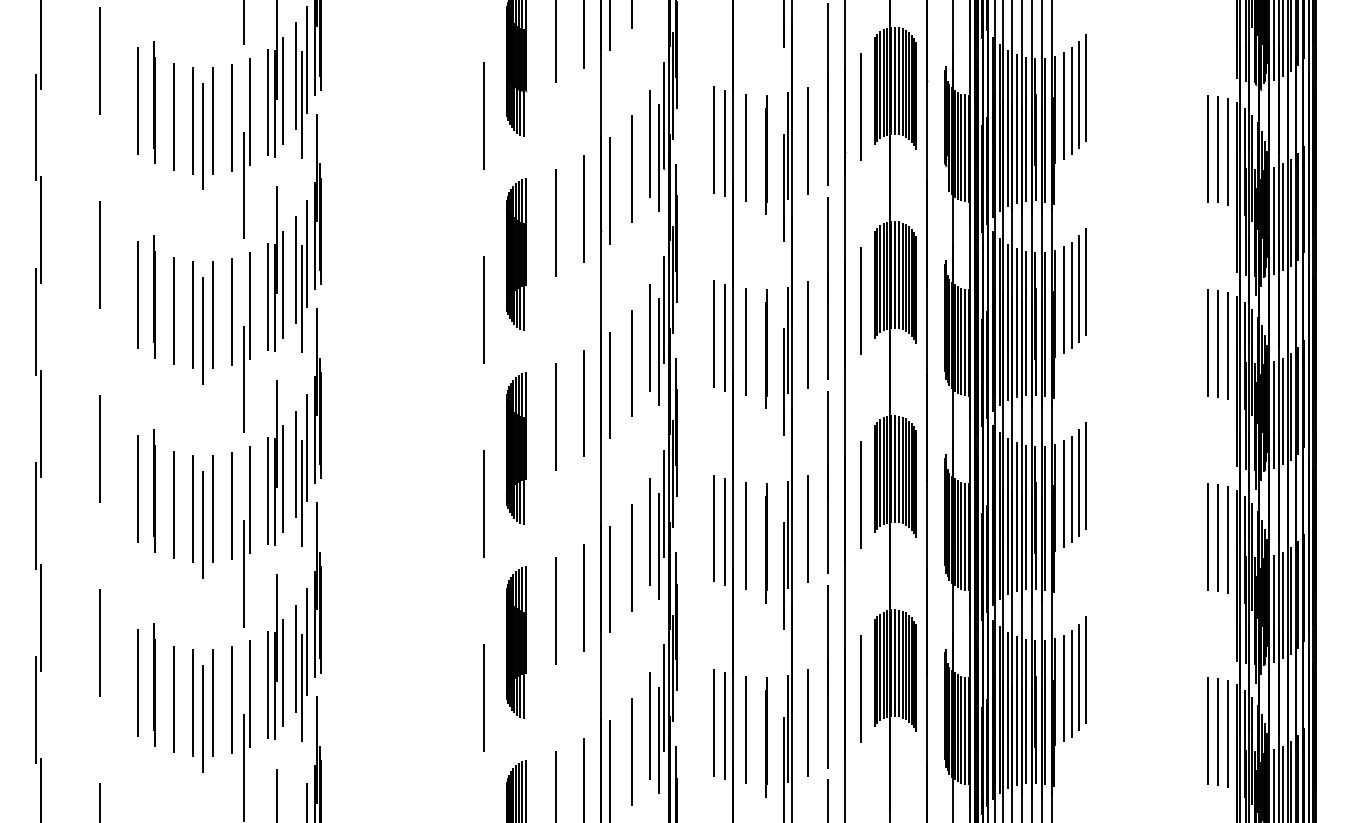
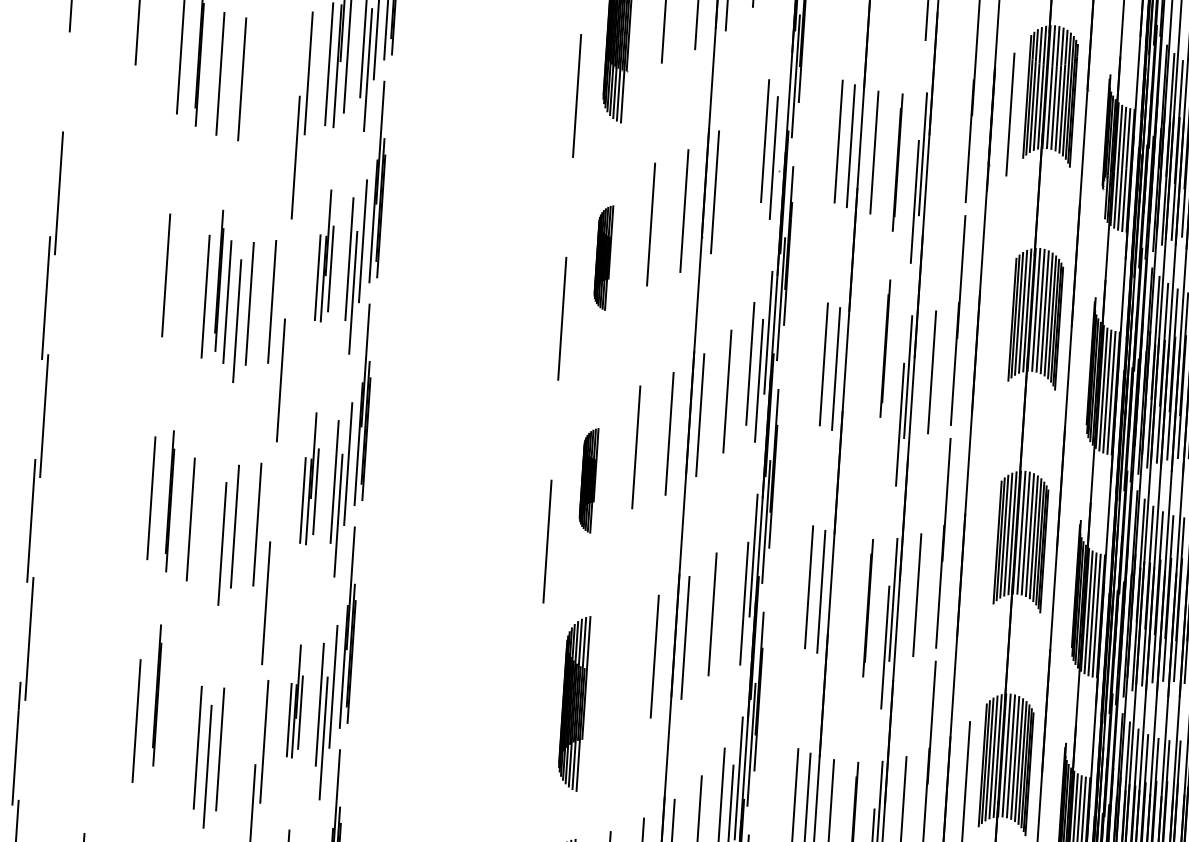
line: (663, 115) -> (782, 109), removed
line: (231, 117) -> (286, 78), removed
line: (212, 120) -> (264, 80), removed
line: (35, 127) -> (60, 75), removed
line: (202, 136) -> (251, 98), removed
line: (808, 140) -> (947, 149), removed
line: (631, 168) -> (741, 167), removed
line: (99, 254) -> (124, 225), removed
part: (516, 254) -> (603, 257), size x0.6
part: (275, 268) -> (325, 255), size x0.7
line: (154, 296) -> (219, 280), moved
line: (861, 300) -> (995, 336), removed
line: (250, 305) -> (294, 295), removed
line: (745, 341) -> (859, 375), removed
line: (766, 348) -> (885, 347), moved
line: (99, 448) -> (109, 448), removed
part: (516, 448) -> (588, 480), size x0.6
part: (275, 462) -> (310, 478), size x0.7
line: (860, 494) -> (979, 559), removed
line: (250, 499) -> (279, 518), removed
line: (193, 508) -> (213, 524), removed
line: (650, 532) -> (735, 587), removed
line: (745, 535) -> (844, 597), removed
line: (556, 611) -> (622, 670), removed
line: (99, 643) -> (94, 672), removed
part: (275, 656) -> (296, 700), size x0.6
line: (154, 684) -> (156, 694), moved
line: (484, 698) -> (532, 764), removed
line: (173, 699) -> (175, 742), removed
line: (231, 700) -> (242, 747), removed

